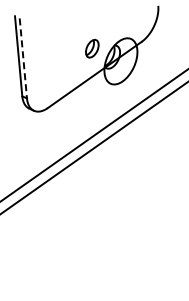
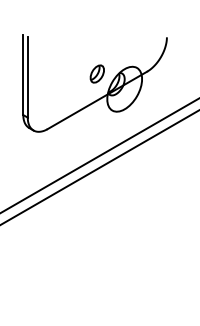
line: (23, 58) -> (27, 77), dashed -> solid

